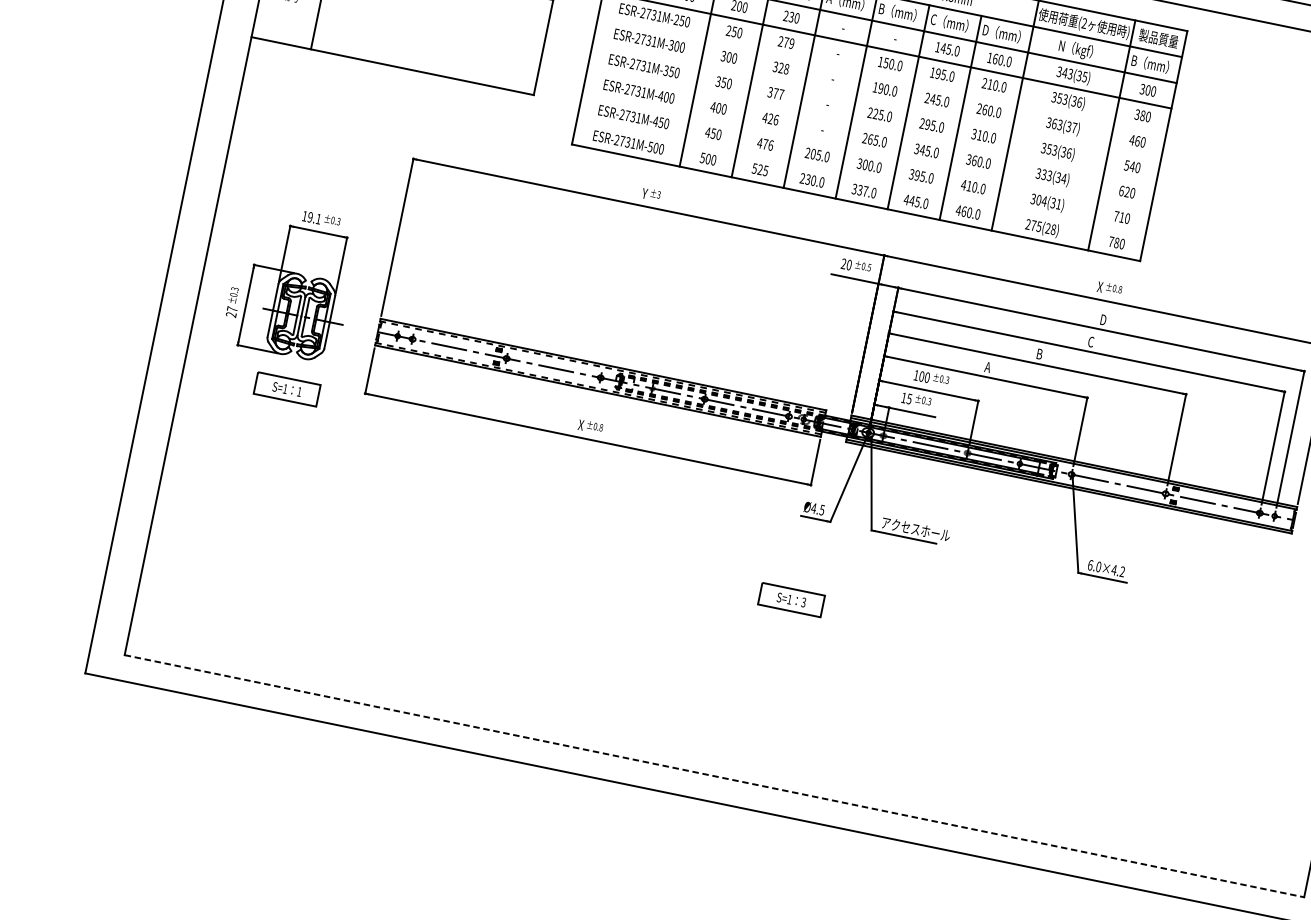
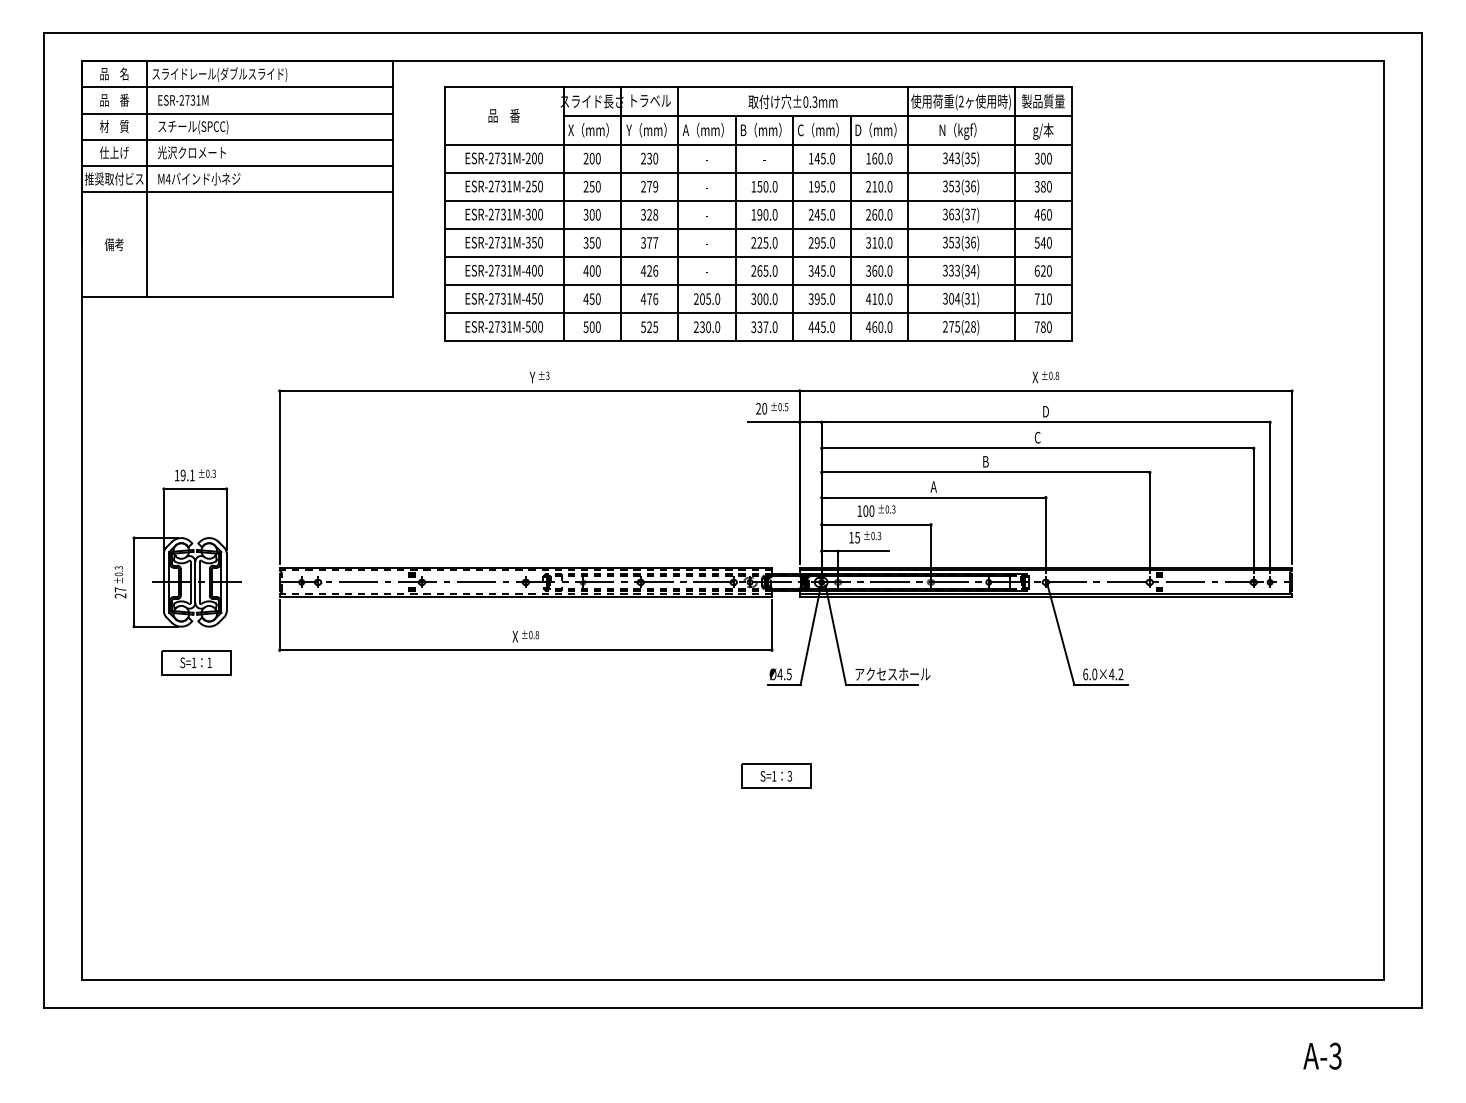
text: (1149, 65) -> (1039, 131), B（mm） -> g/本
line: (882, 75) -> (758, 200), added
line: (877, 100) -> (758, 228), added
line: (871, 126) -> (758, 257), added
line: (866, 152) -> (758, 285), added
line: (861, 177) -> (758, 313), added
line: (714, 776) -> (733, 979), dashed -> solid

